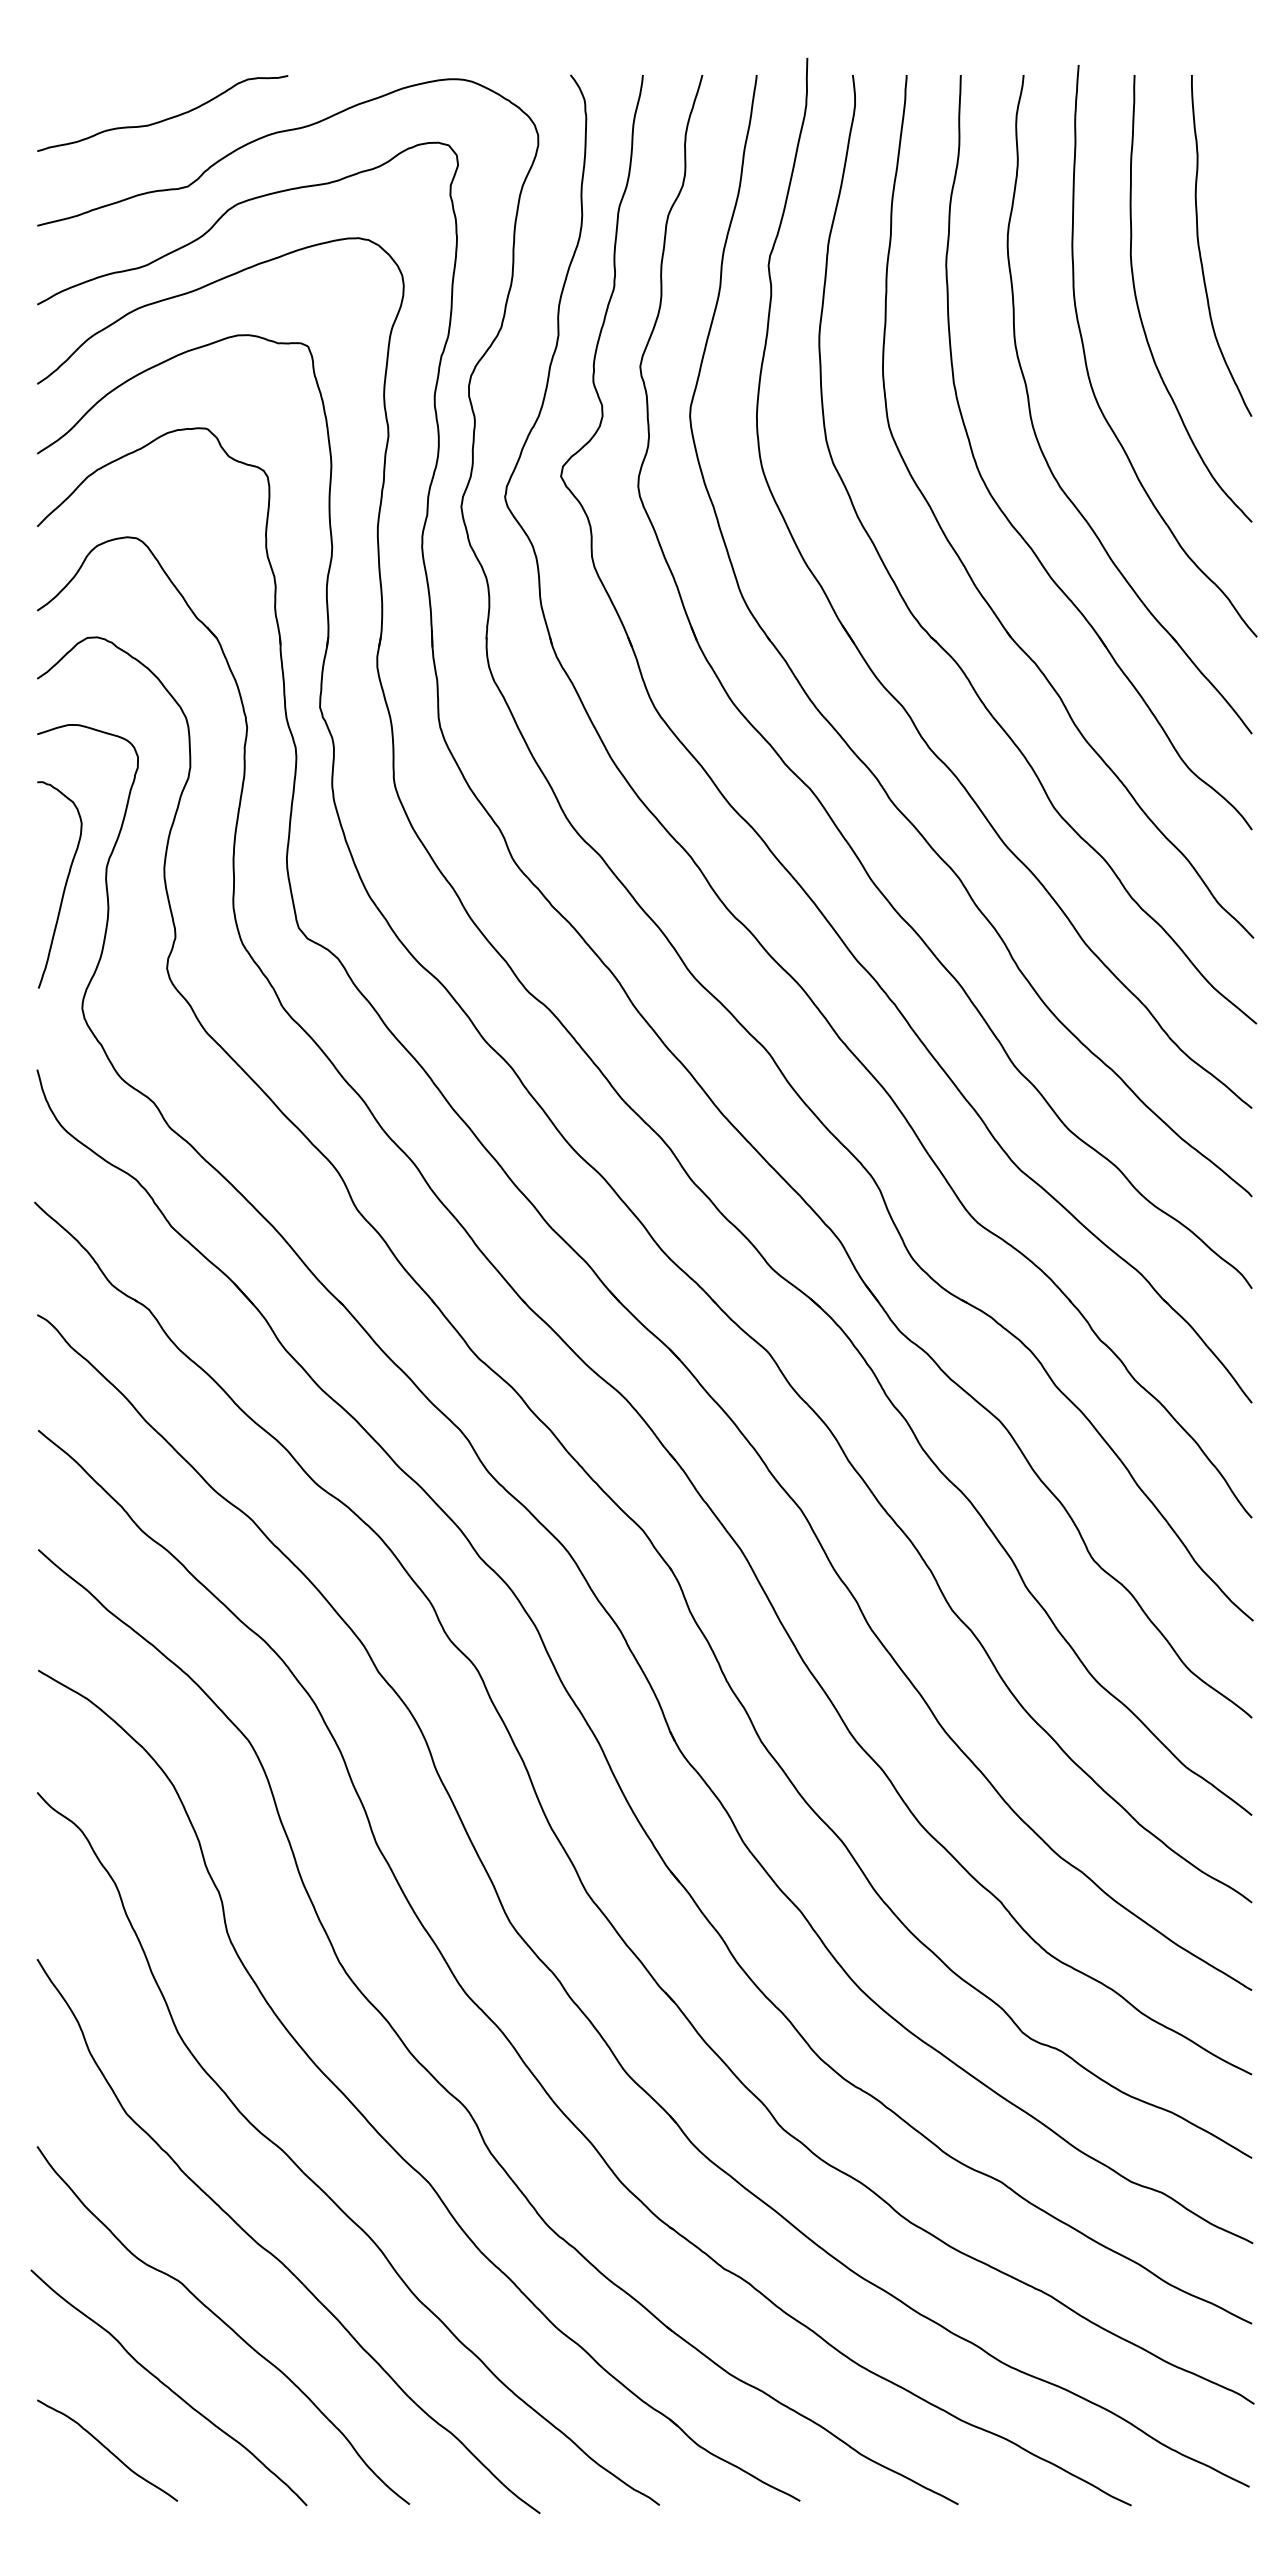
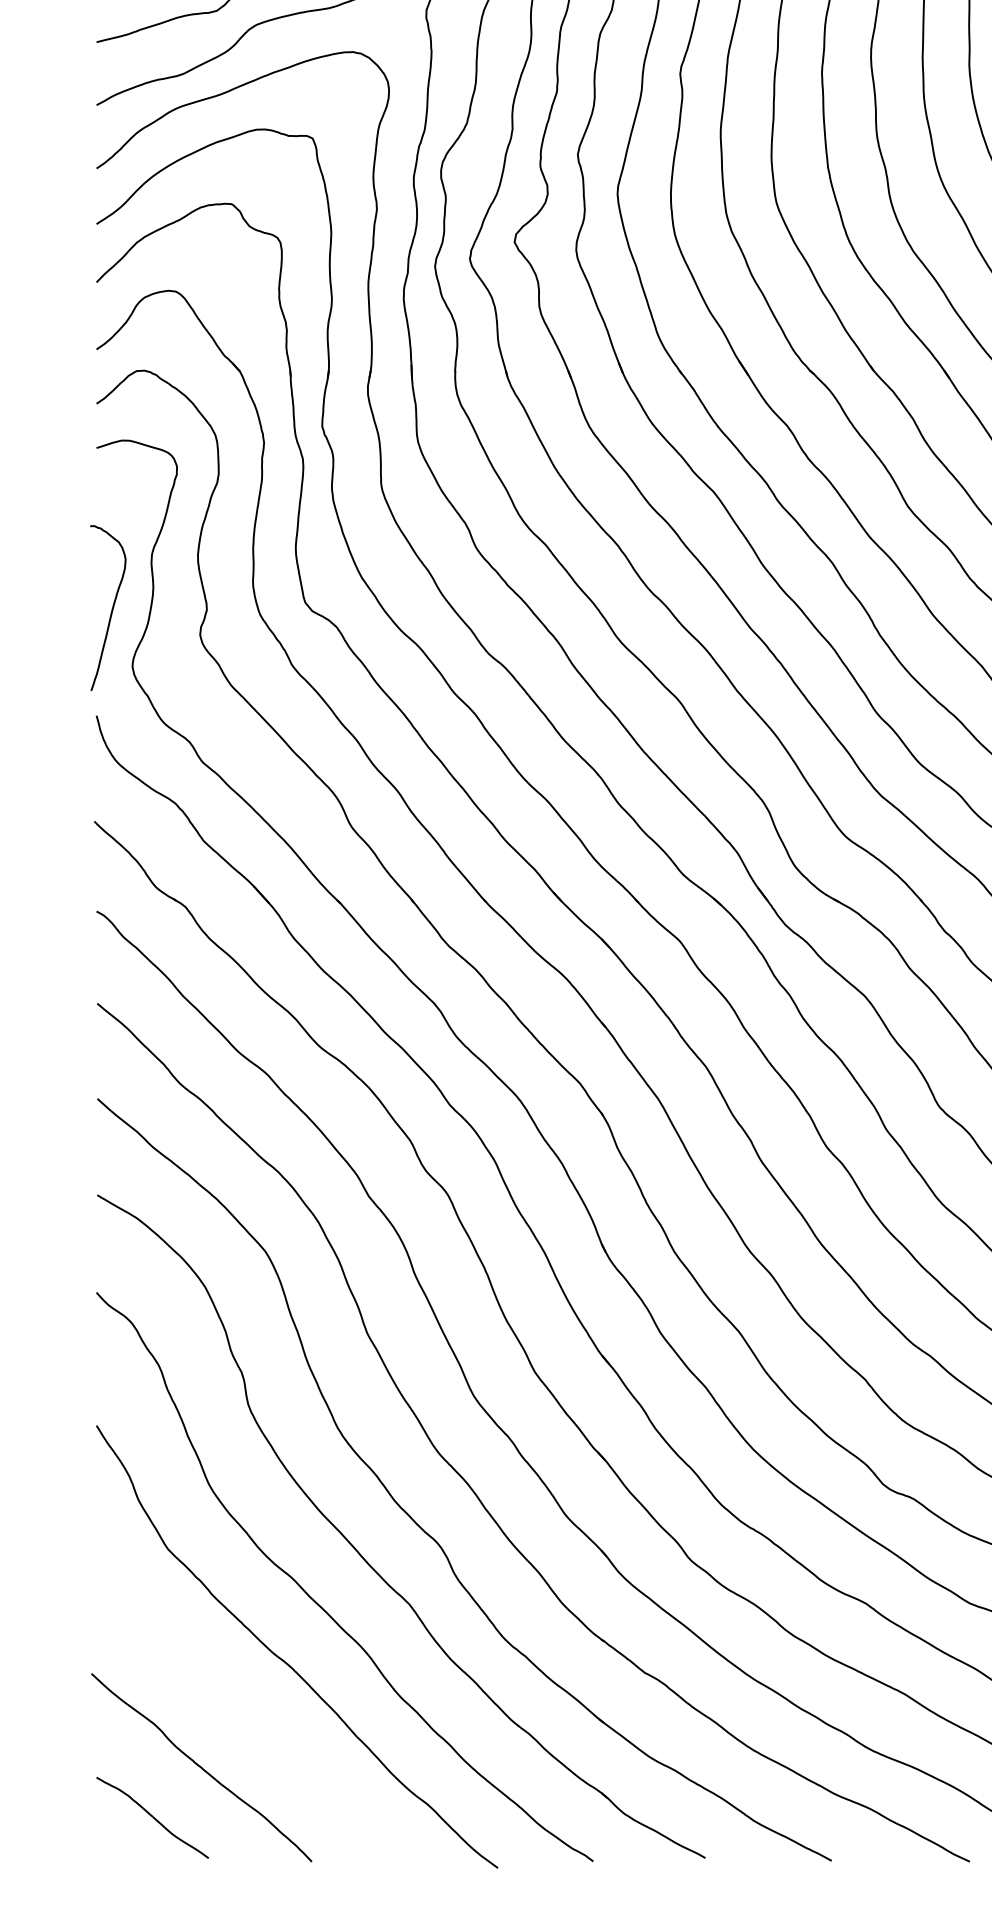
curve: (64, 885) -> (111, 608), moved
curve: (224, 2324) -> (246, 1717), removed

